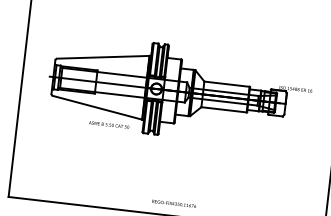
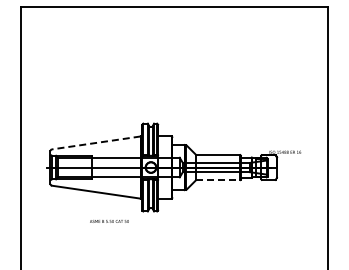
line: (103, 56) -> (96, 142), solid -> dashed
line: (224, 110) -> (218, 180), solid -> dashed
text: (109, 125) -> (109, 221), moved

